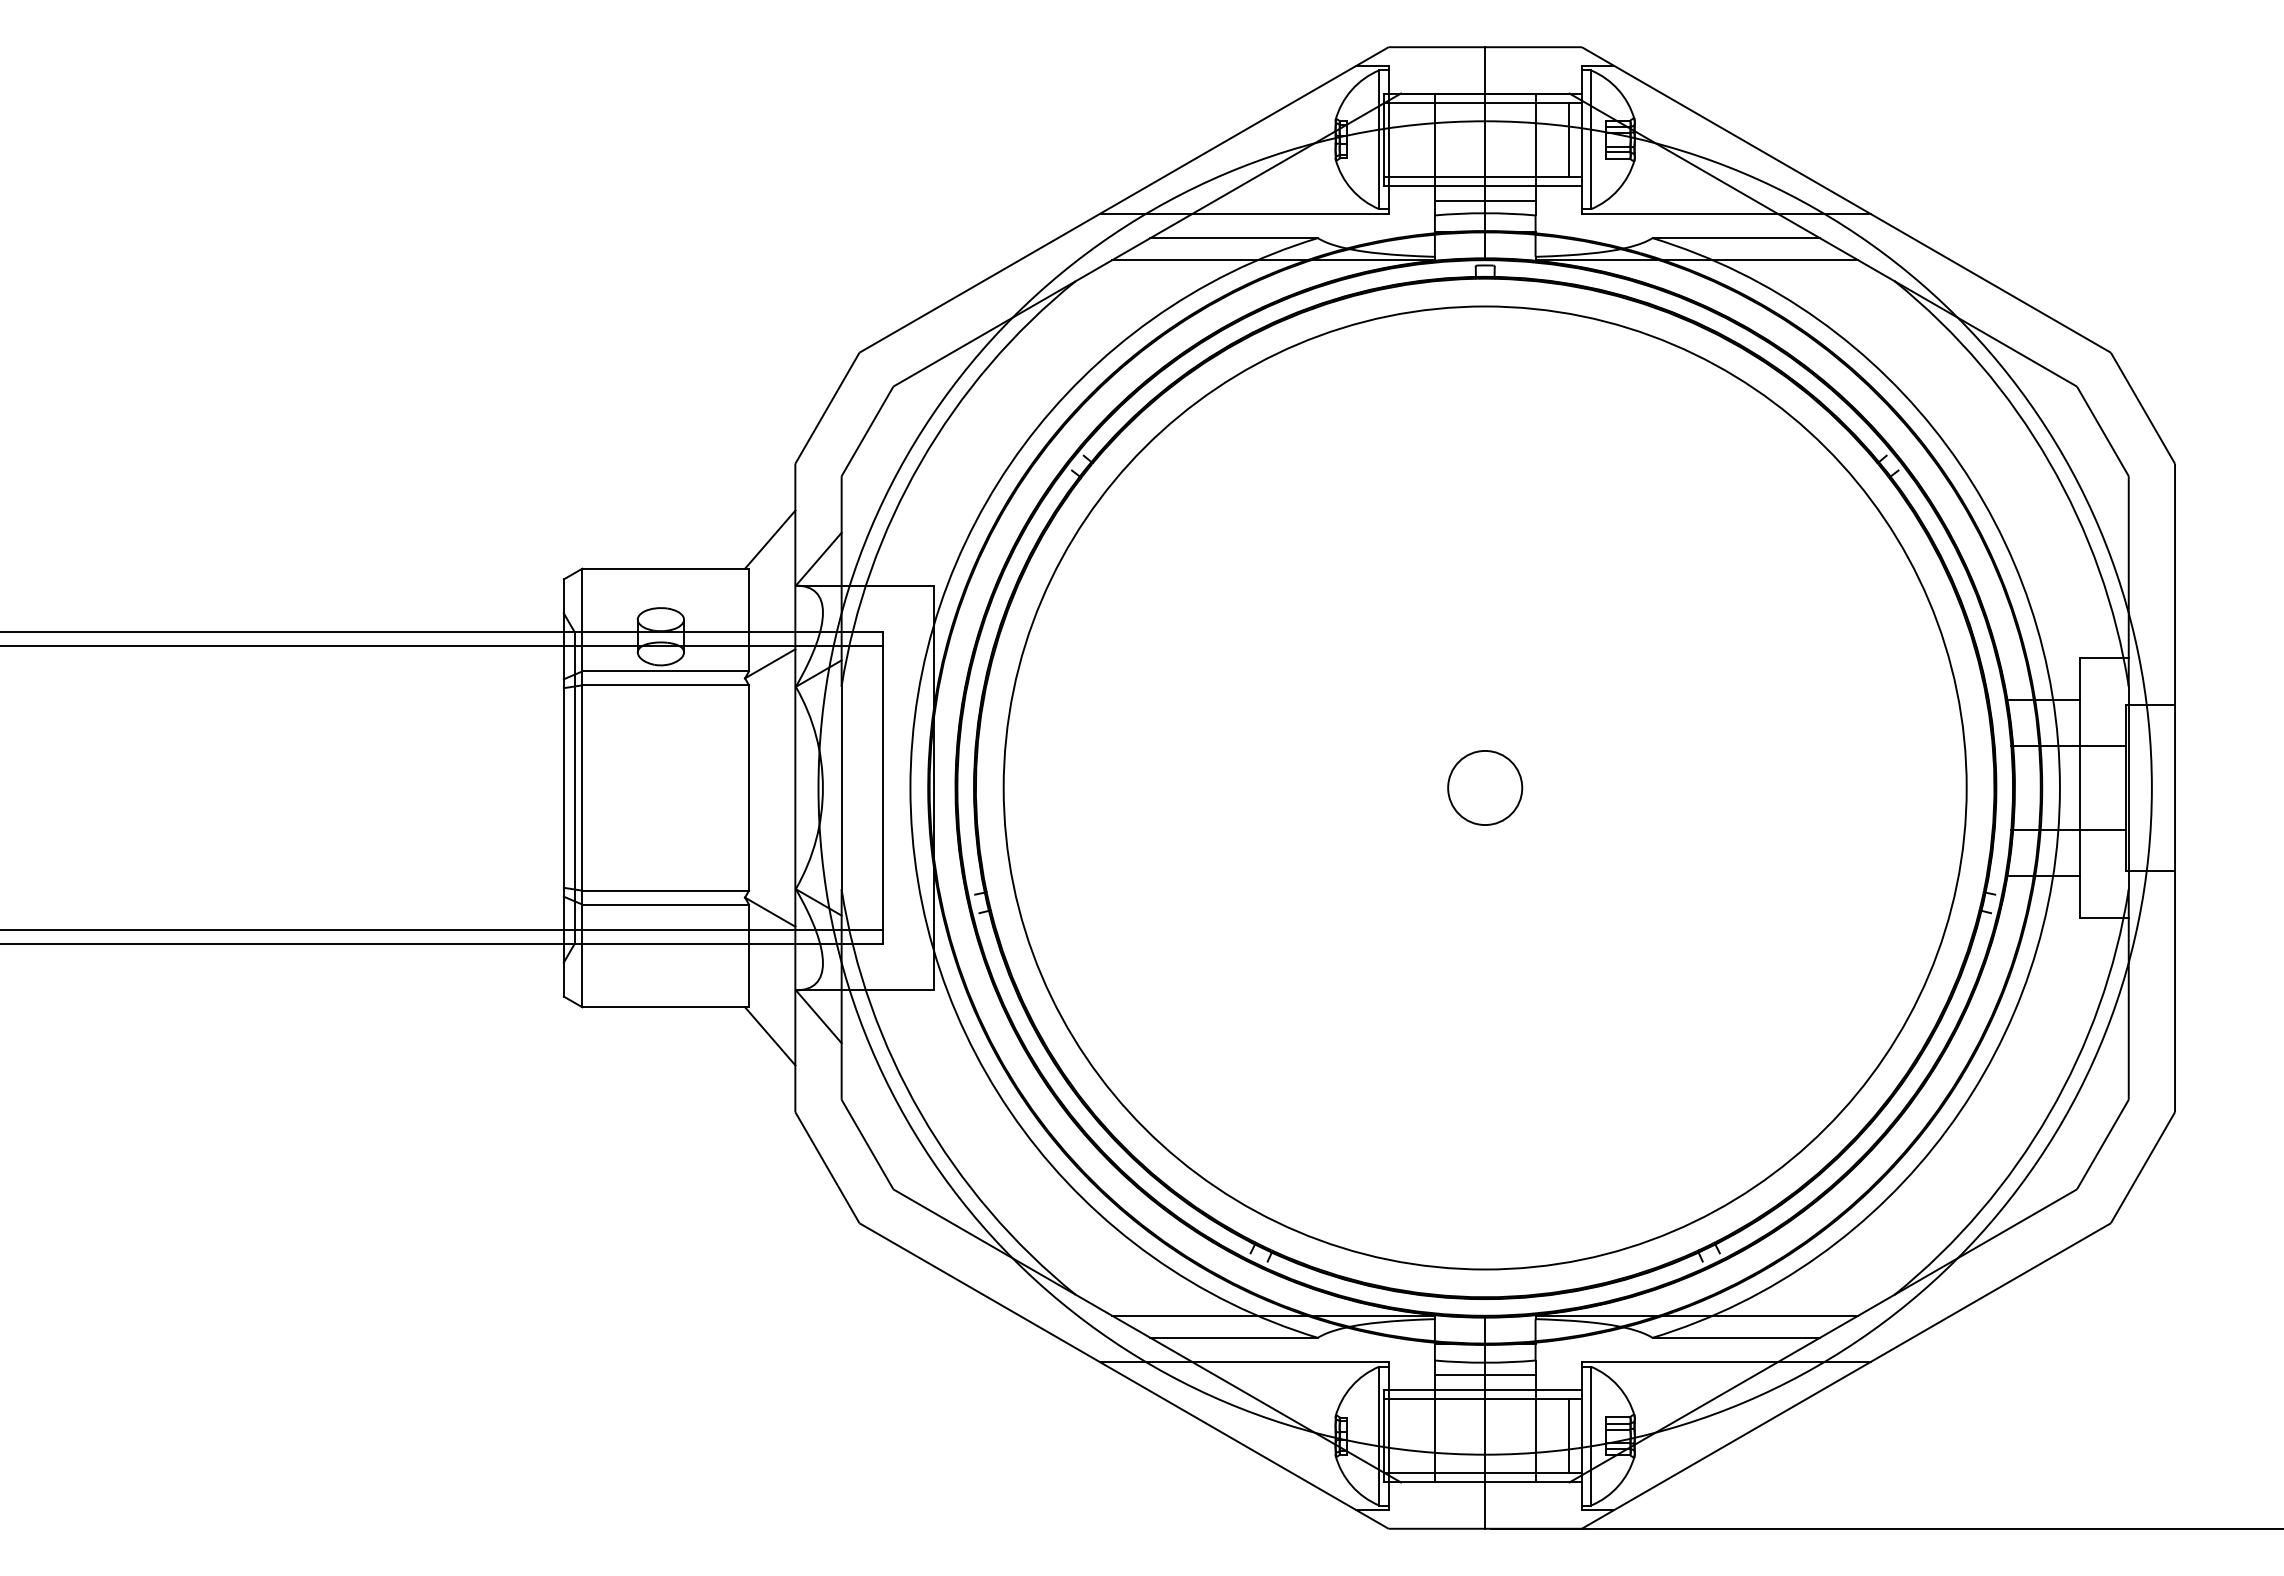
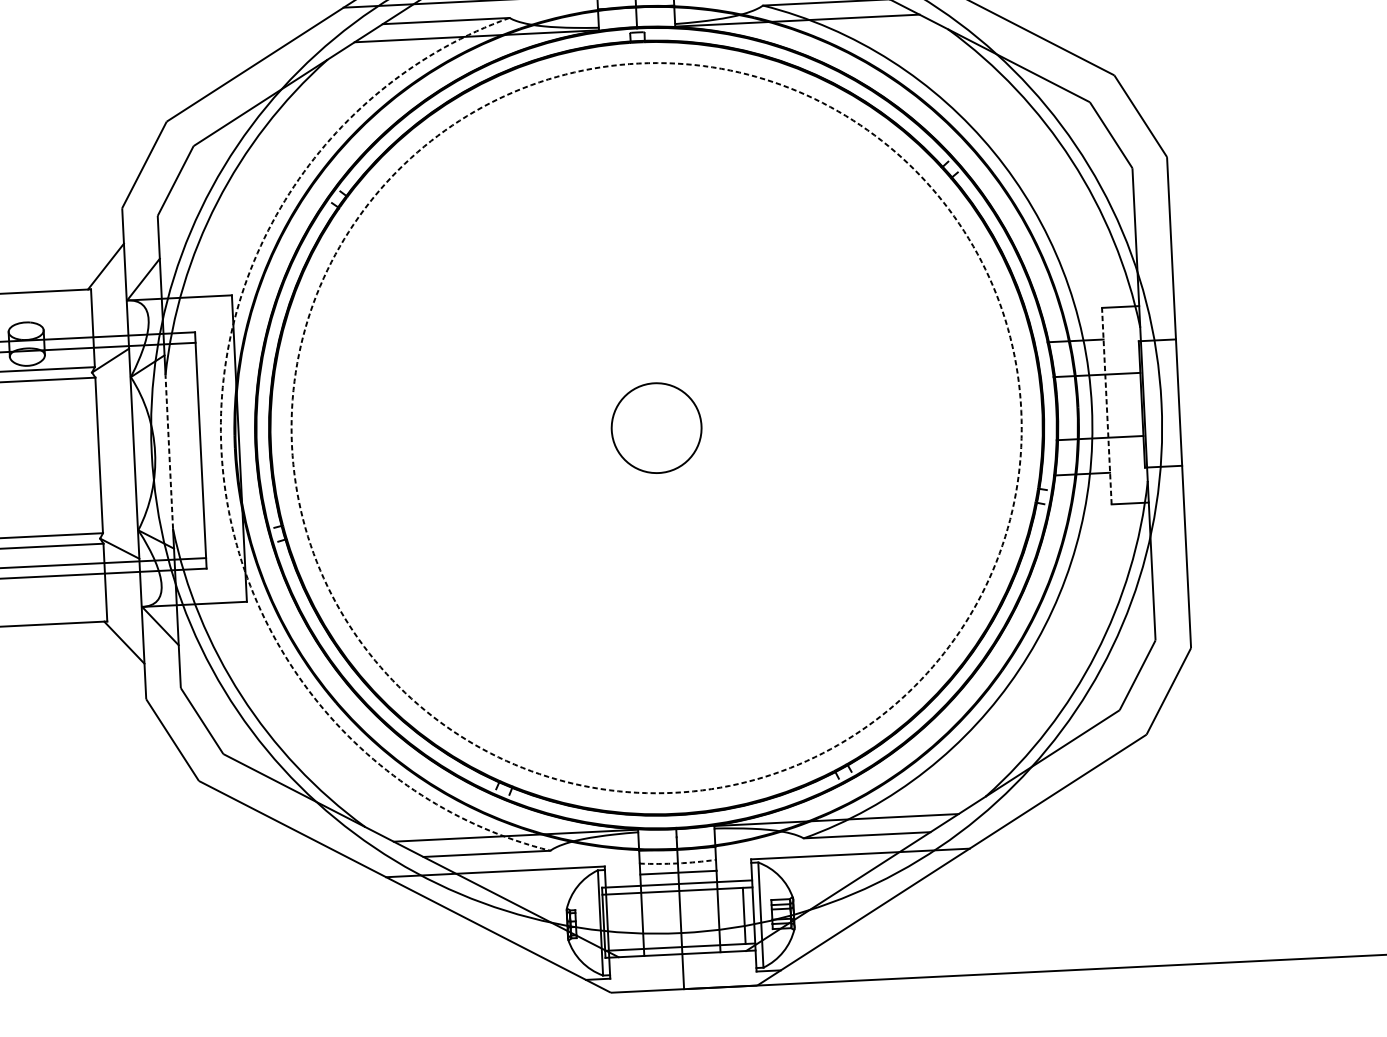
line: (841, 787) -> (169, 451), solid -> dashed
arc: (910, 787) -> (221, 449), solid -> dashed
circle: (1484, 787) -> (656, 427), solid -> dashed
circle: (1485, 787) -> (656, 427), size x1.6
line: (2079, 787) -> (1106, 405), solid -> dashed
arc: (1485, 1362) -> (678, 863), solid -> dashed

